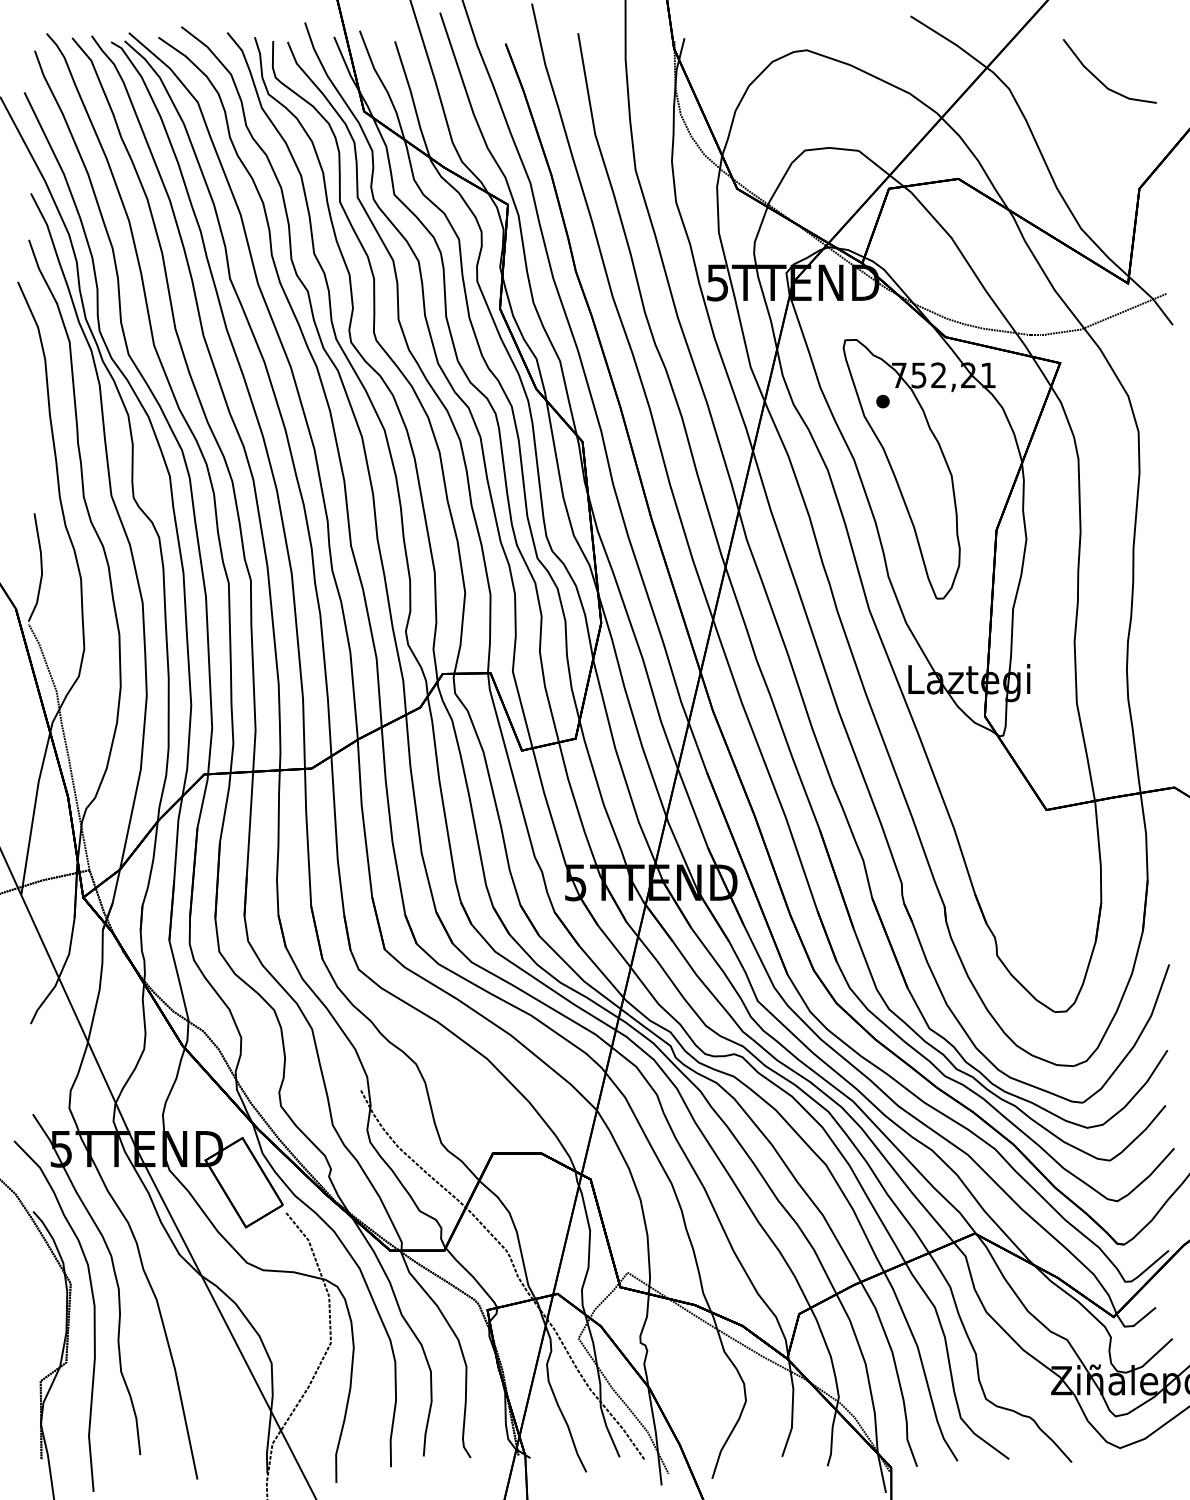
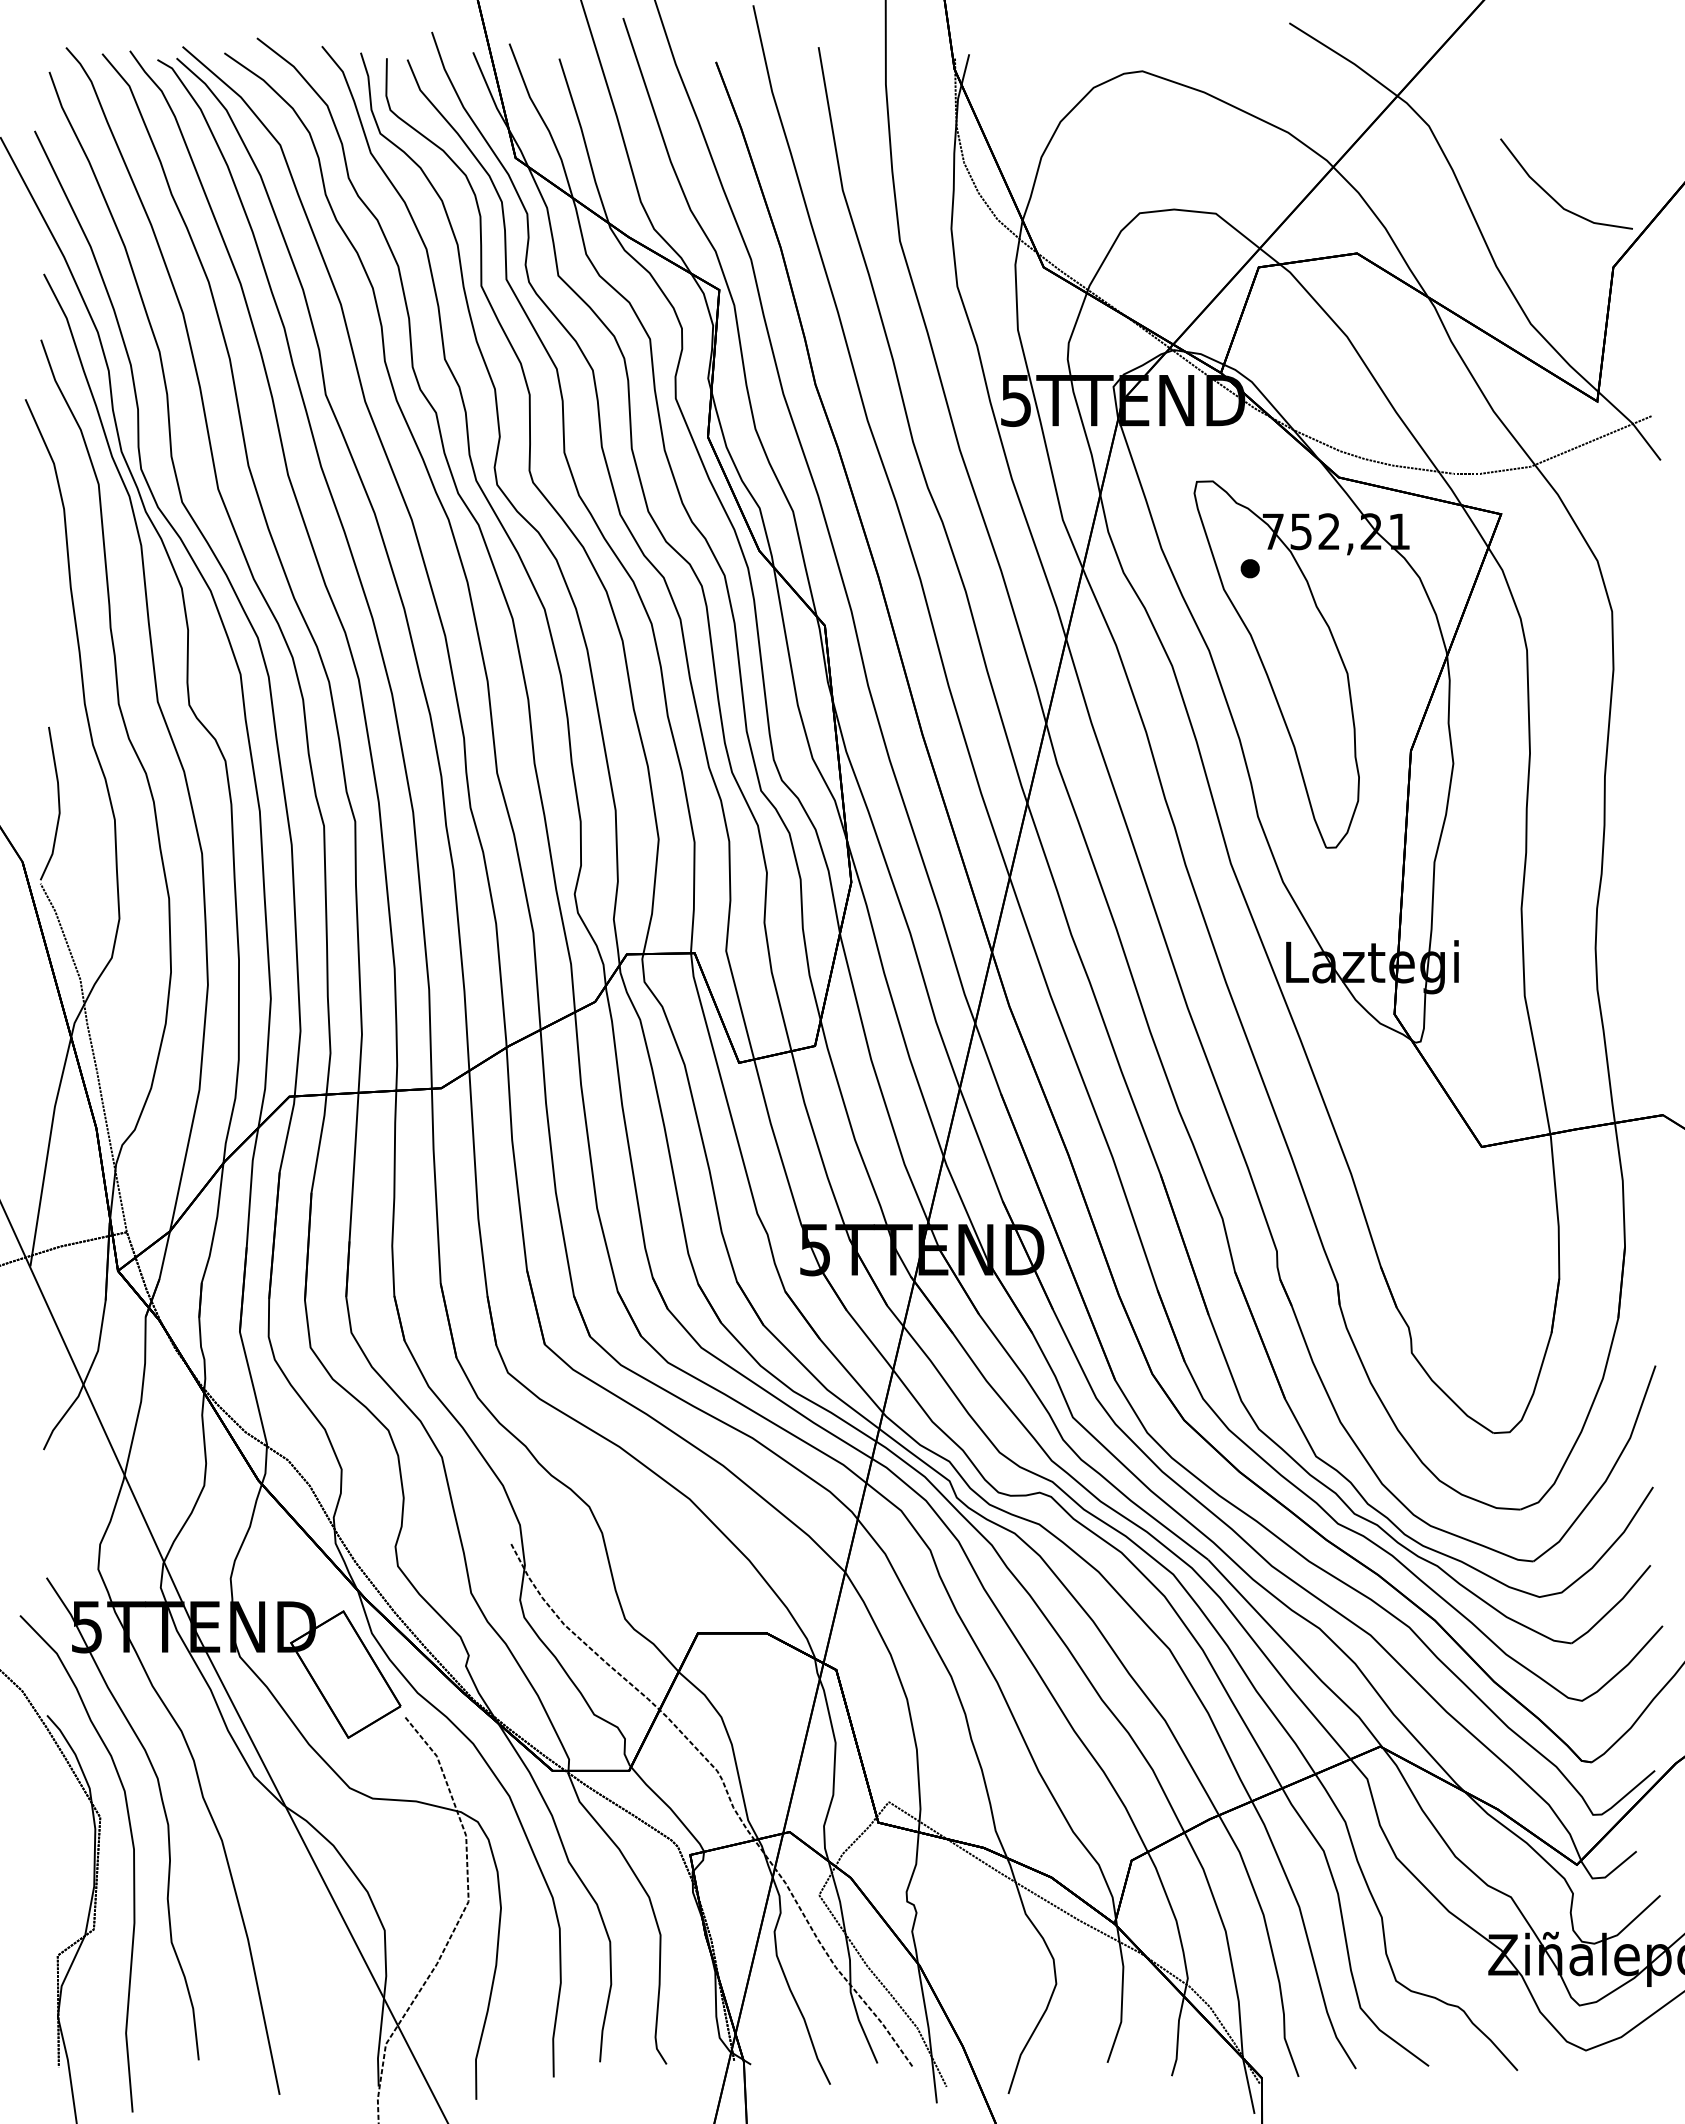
line: (1100, 80) -> (1552, 196), moved

